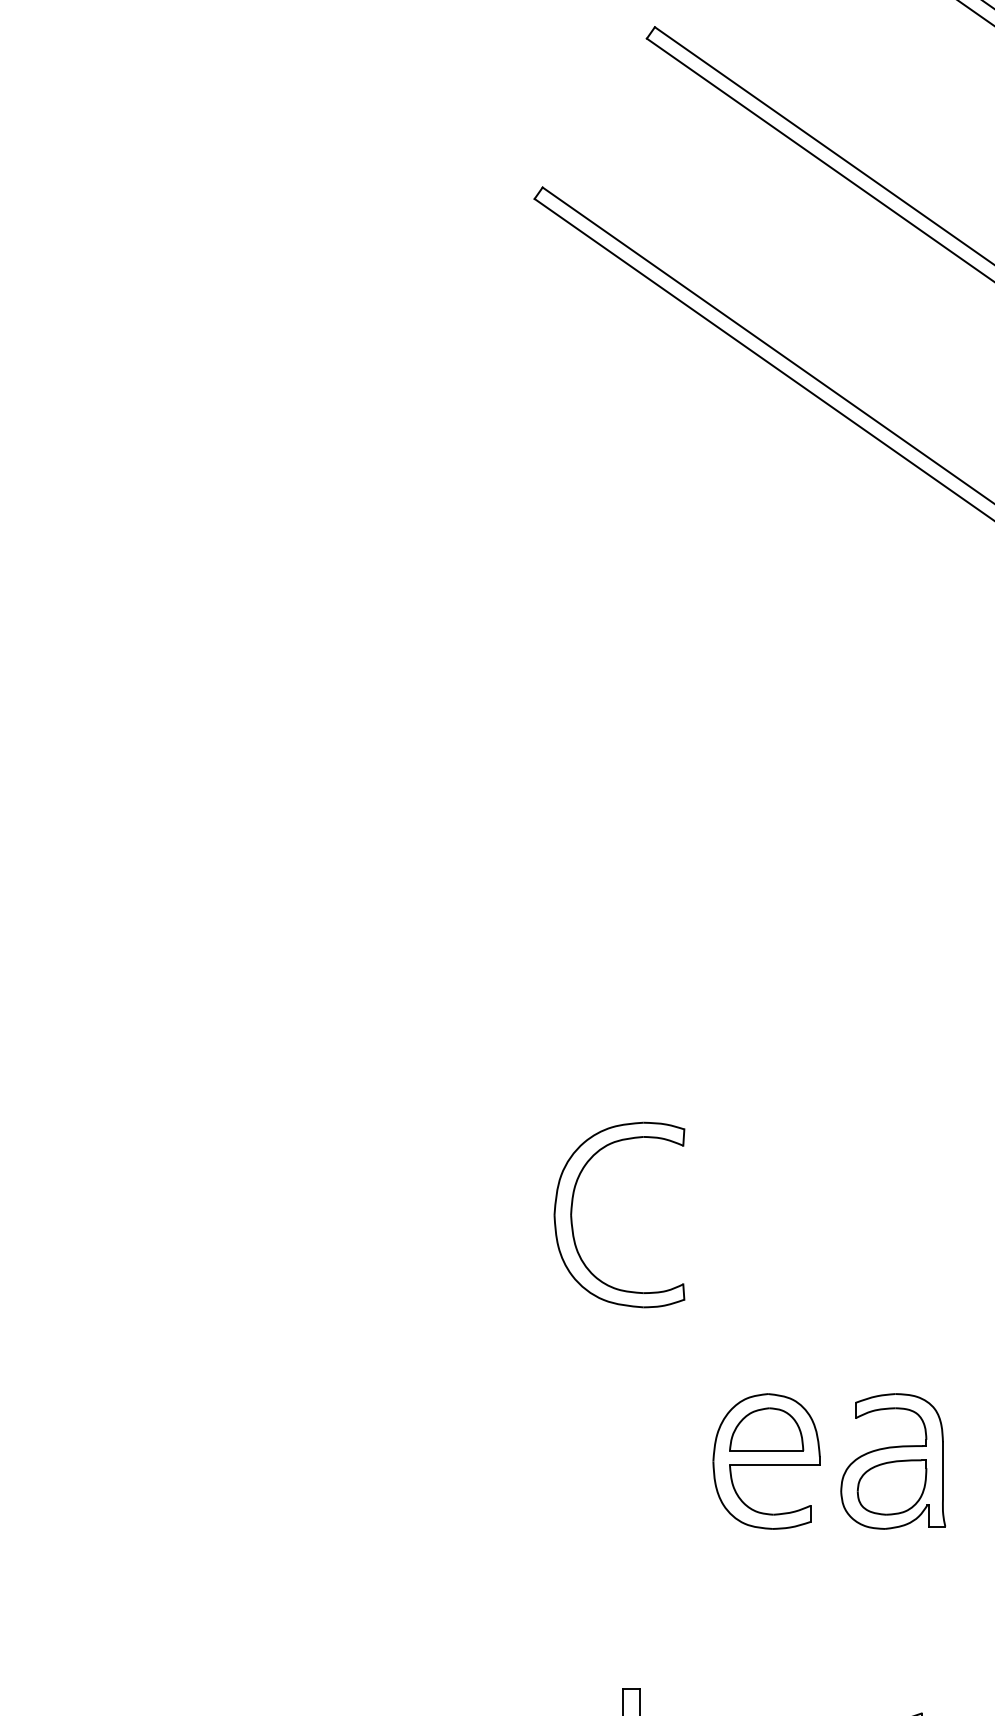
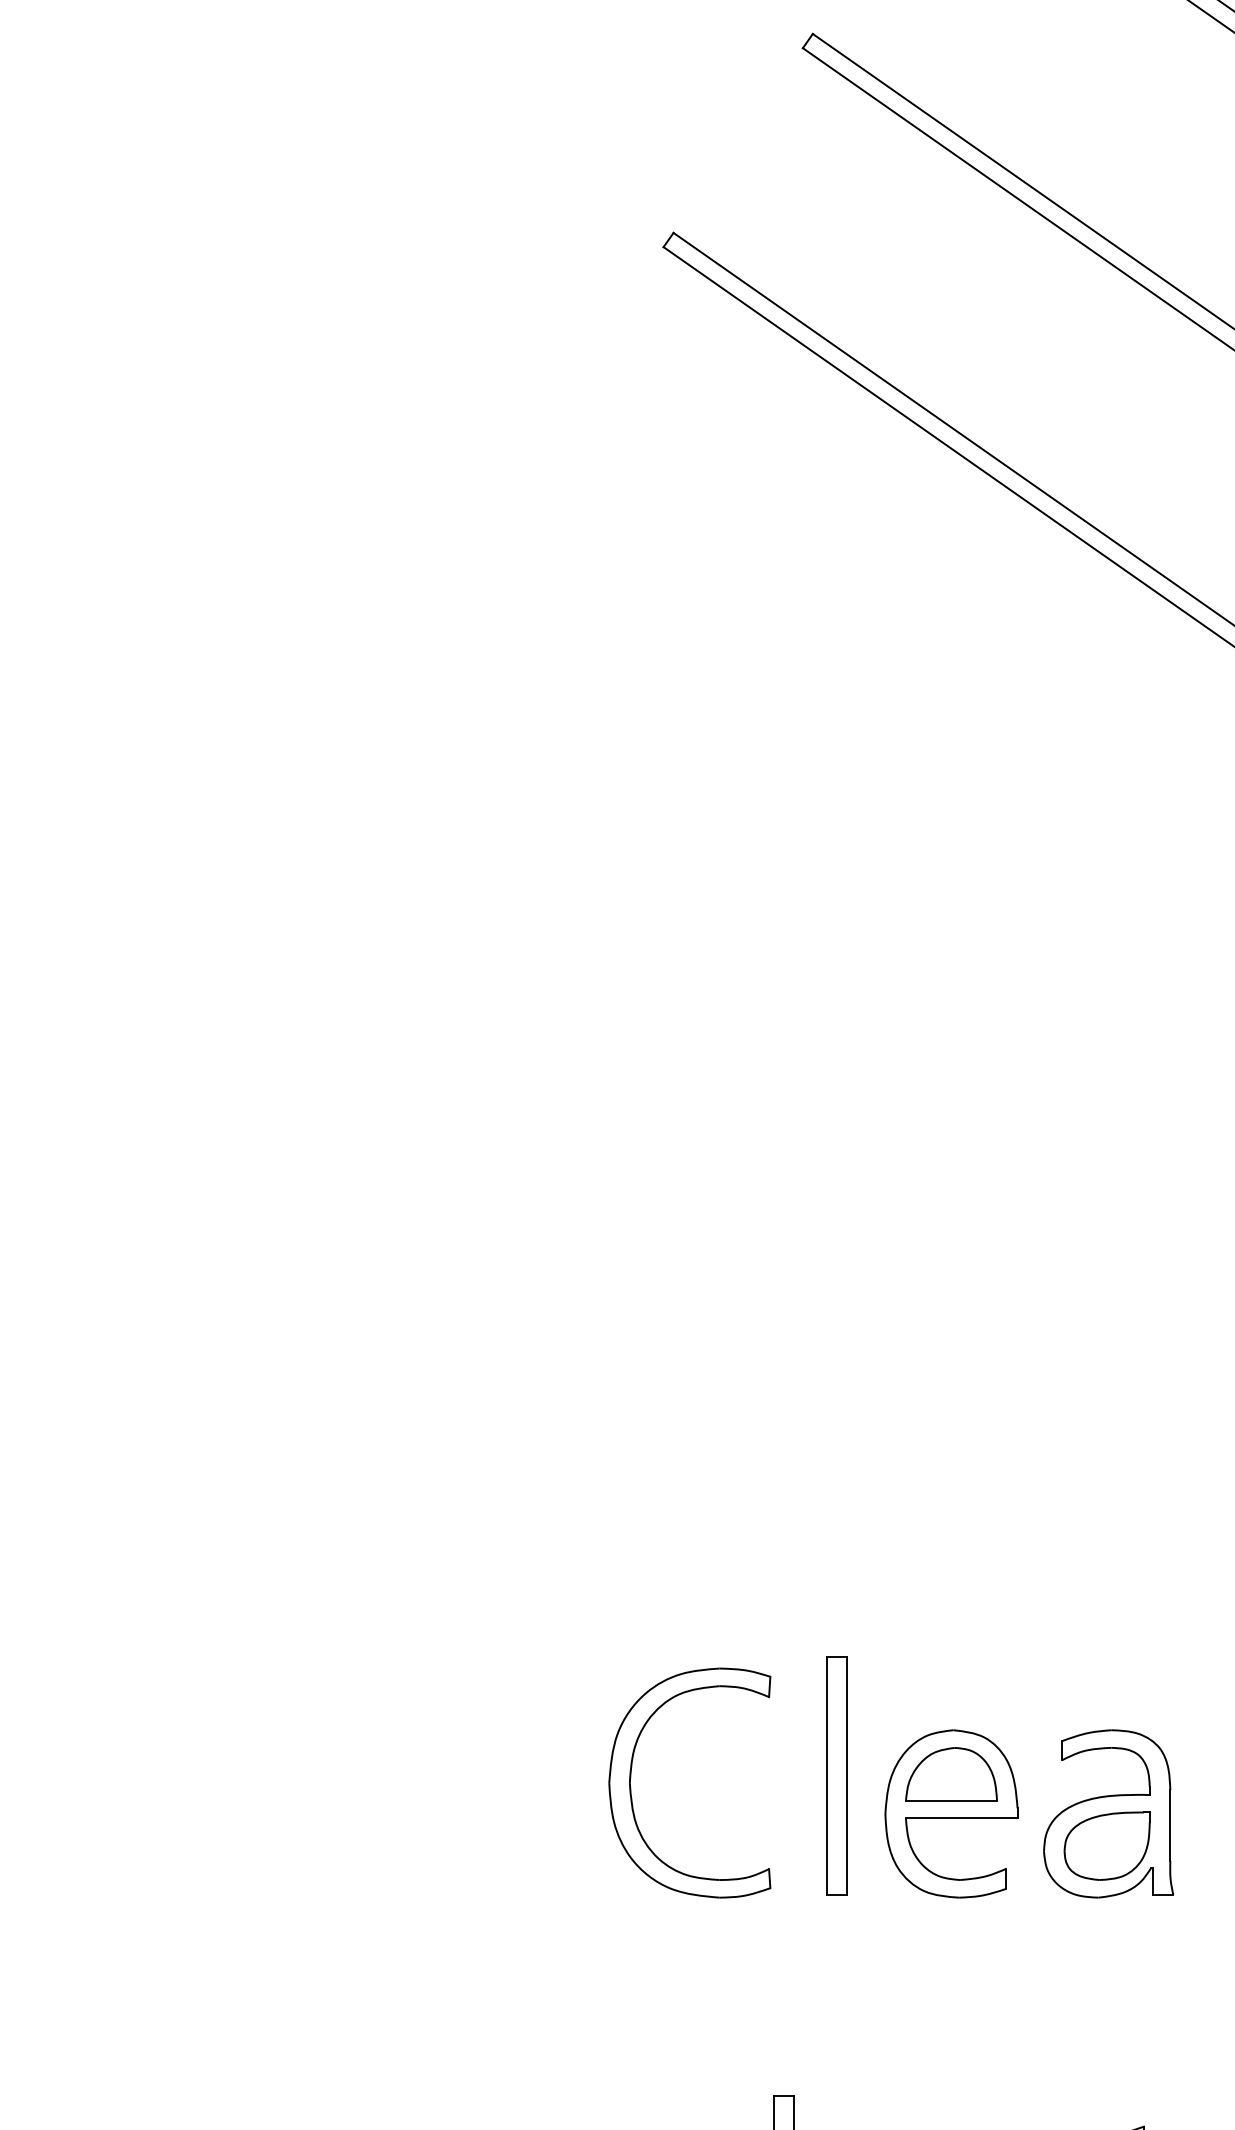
part: (572, 1210) -> (631, 1777), moved
part: (673, 1430) -> (836, 1775), added

